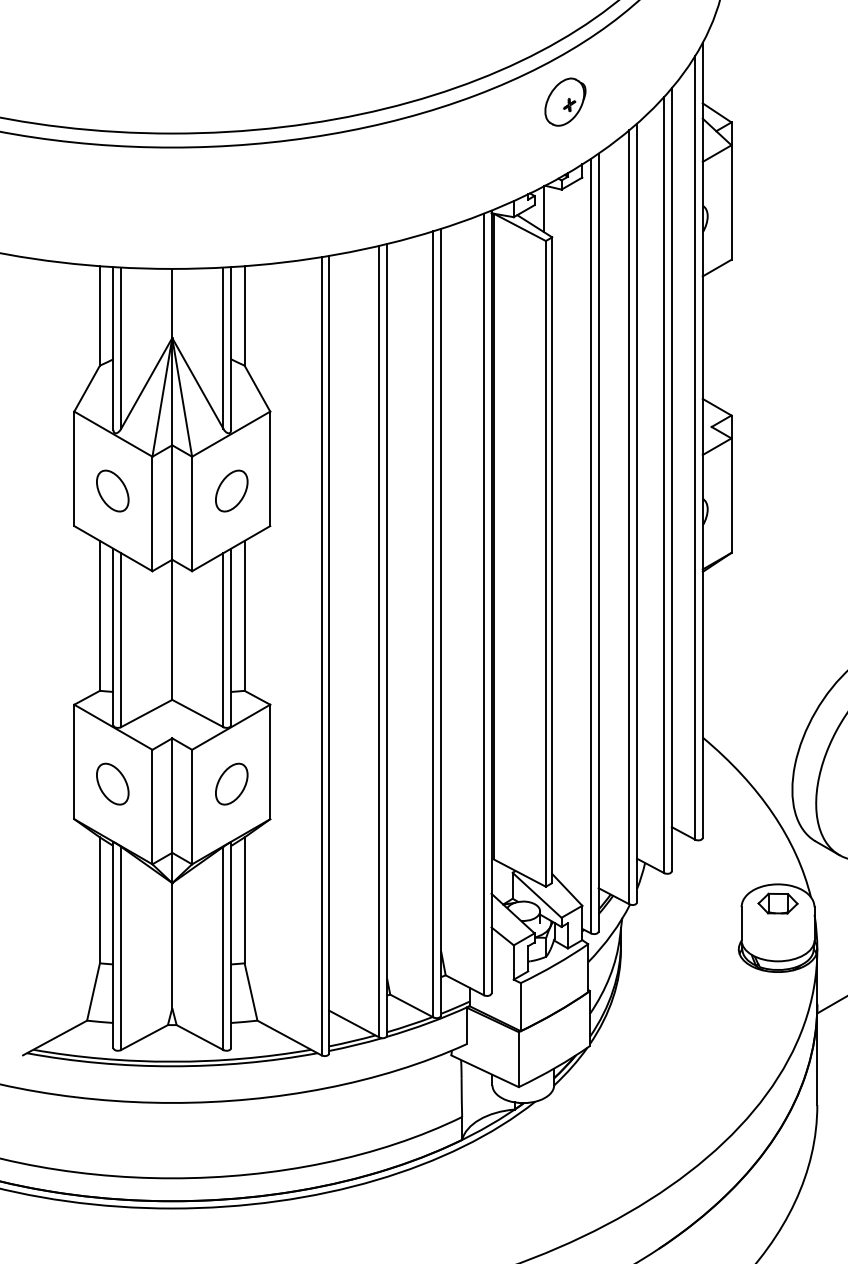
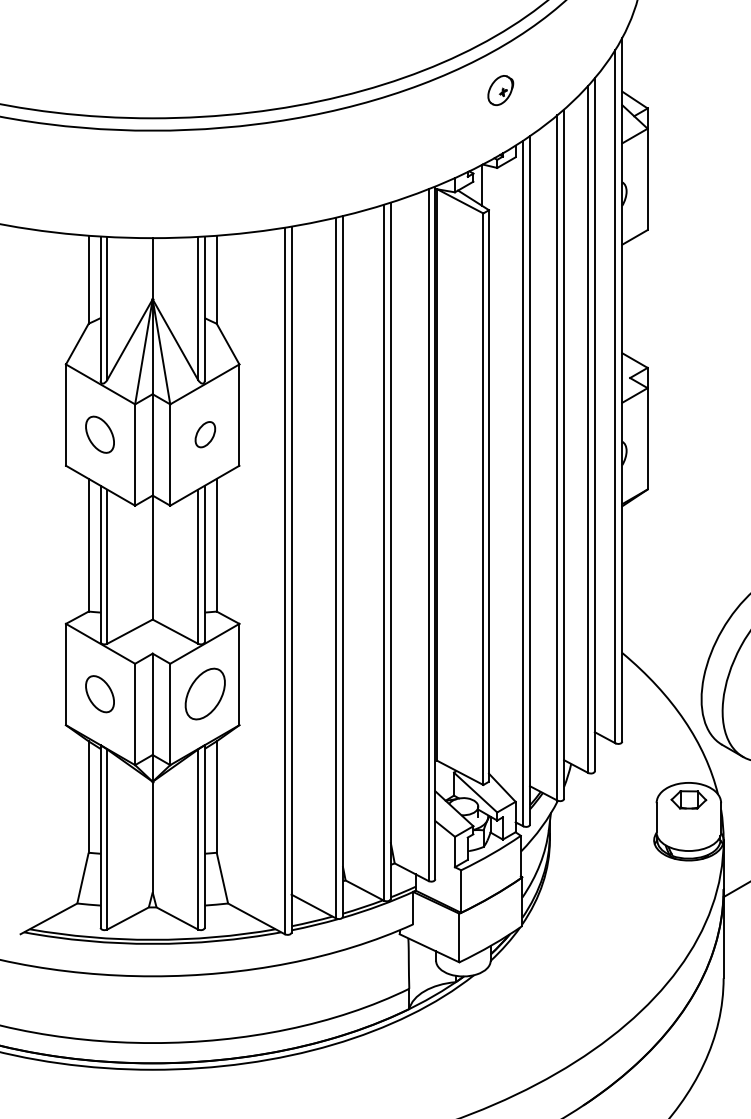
part: (565, 102) -> (500, 90), size x0.7
part: (231, 490) -> (205, 434), size x0.7
part: (231, 784) -> (205, 694), size x1.4

